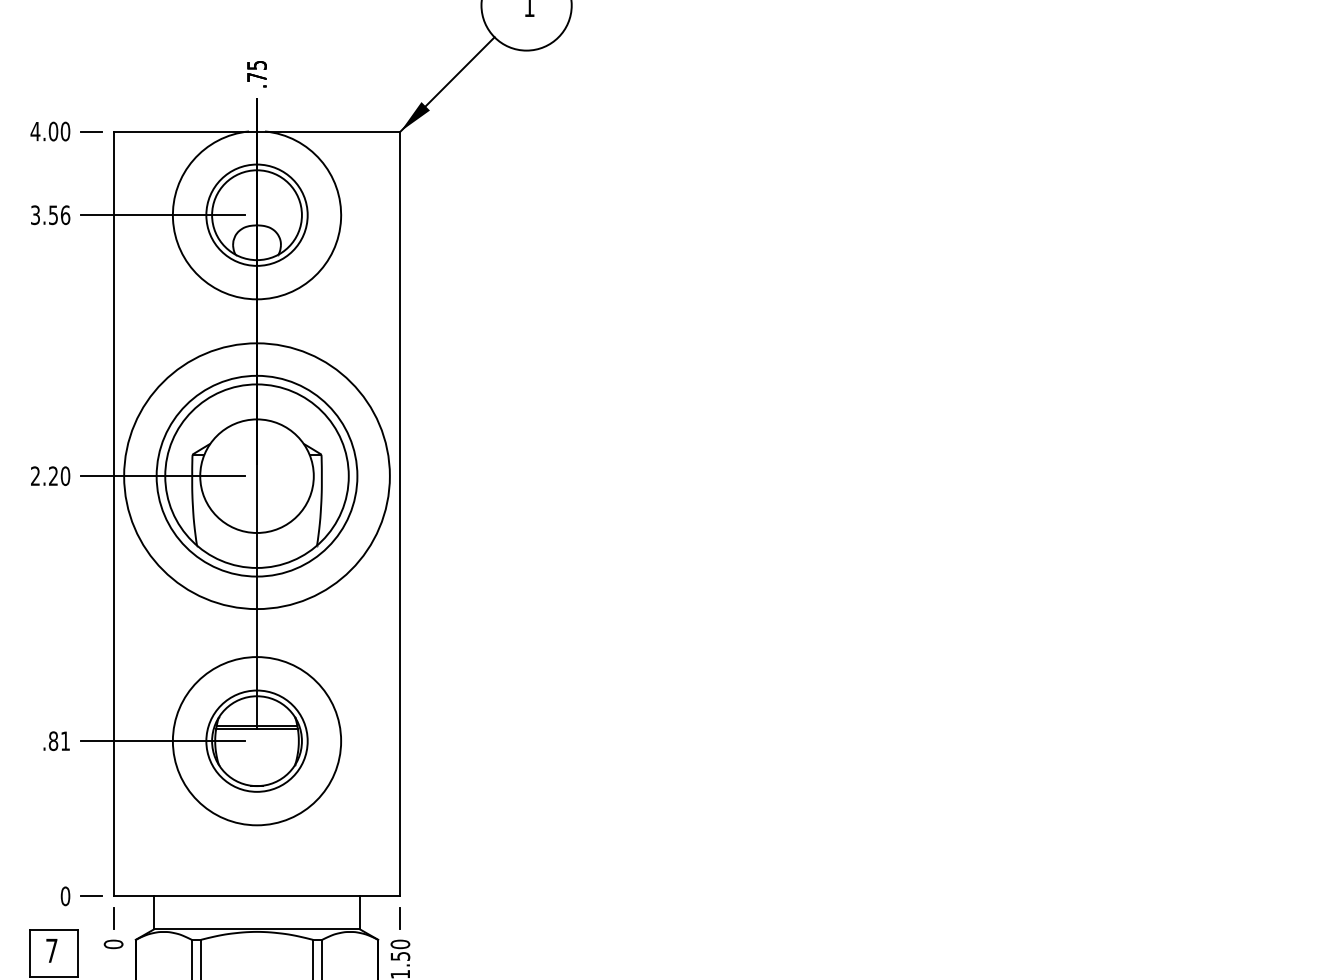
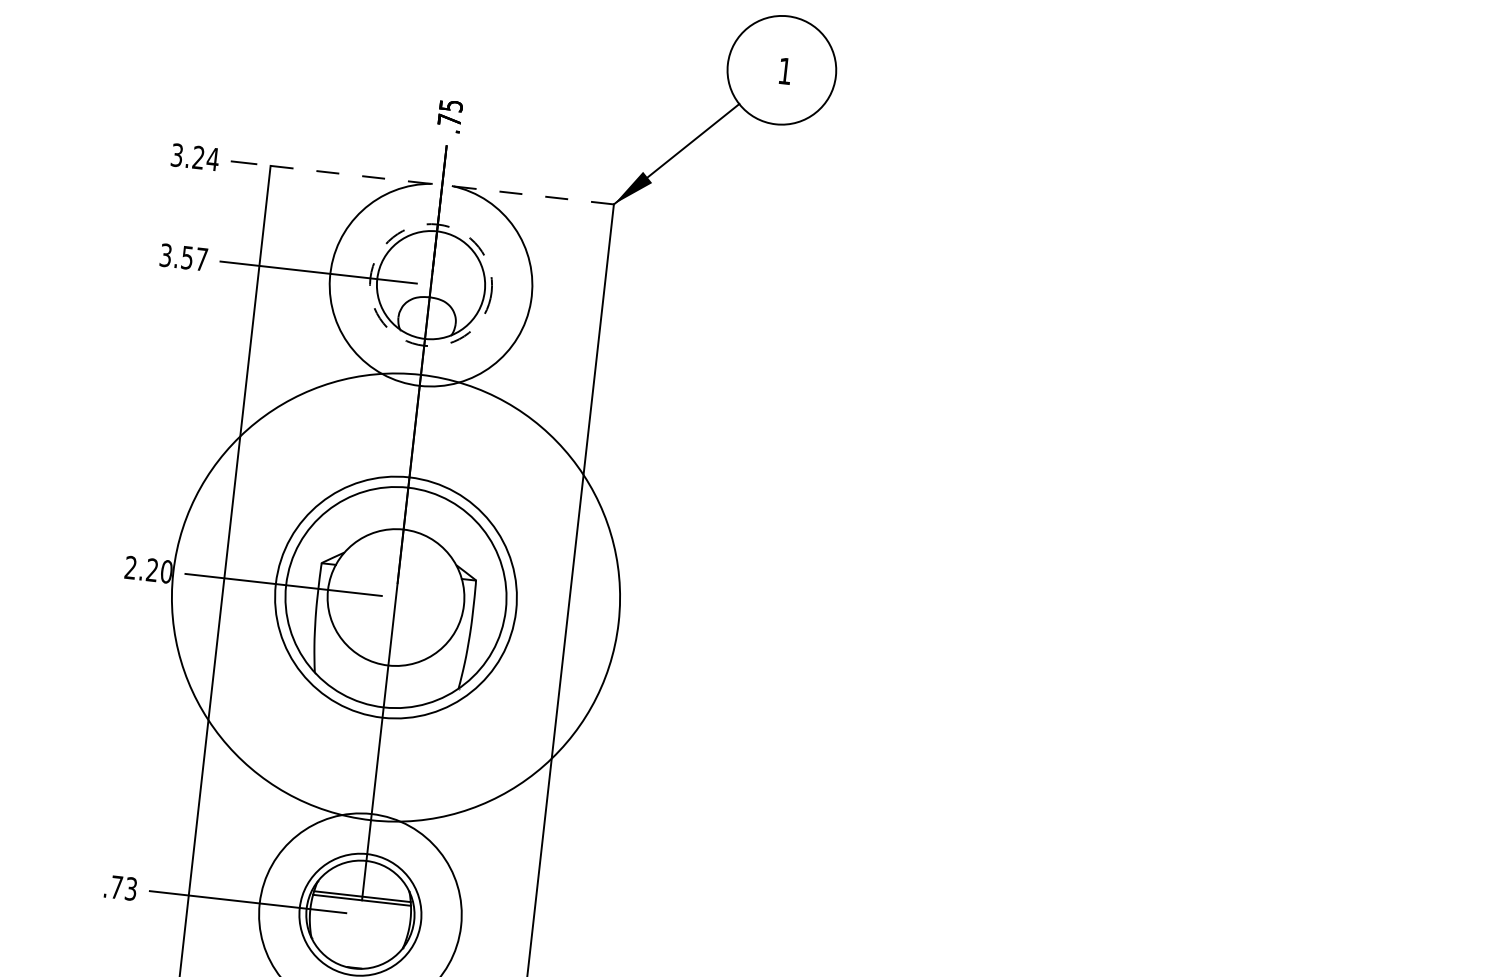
text: (50, 131) -> (195, 157), 4.00 -> 3.24
line: (257, 131) -> (442, 185), solid -> dashed
circle: (256, 214) -> (430, 284), solid -> dashed
text: (65, 215) -> (201, 259), 3.56 -> 3.57
circle: (256, 476) -> (395, 597), size x1.4
text: (58, 741) -> (122, 888), .81 -> .73

